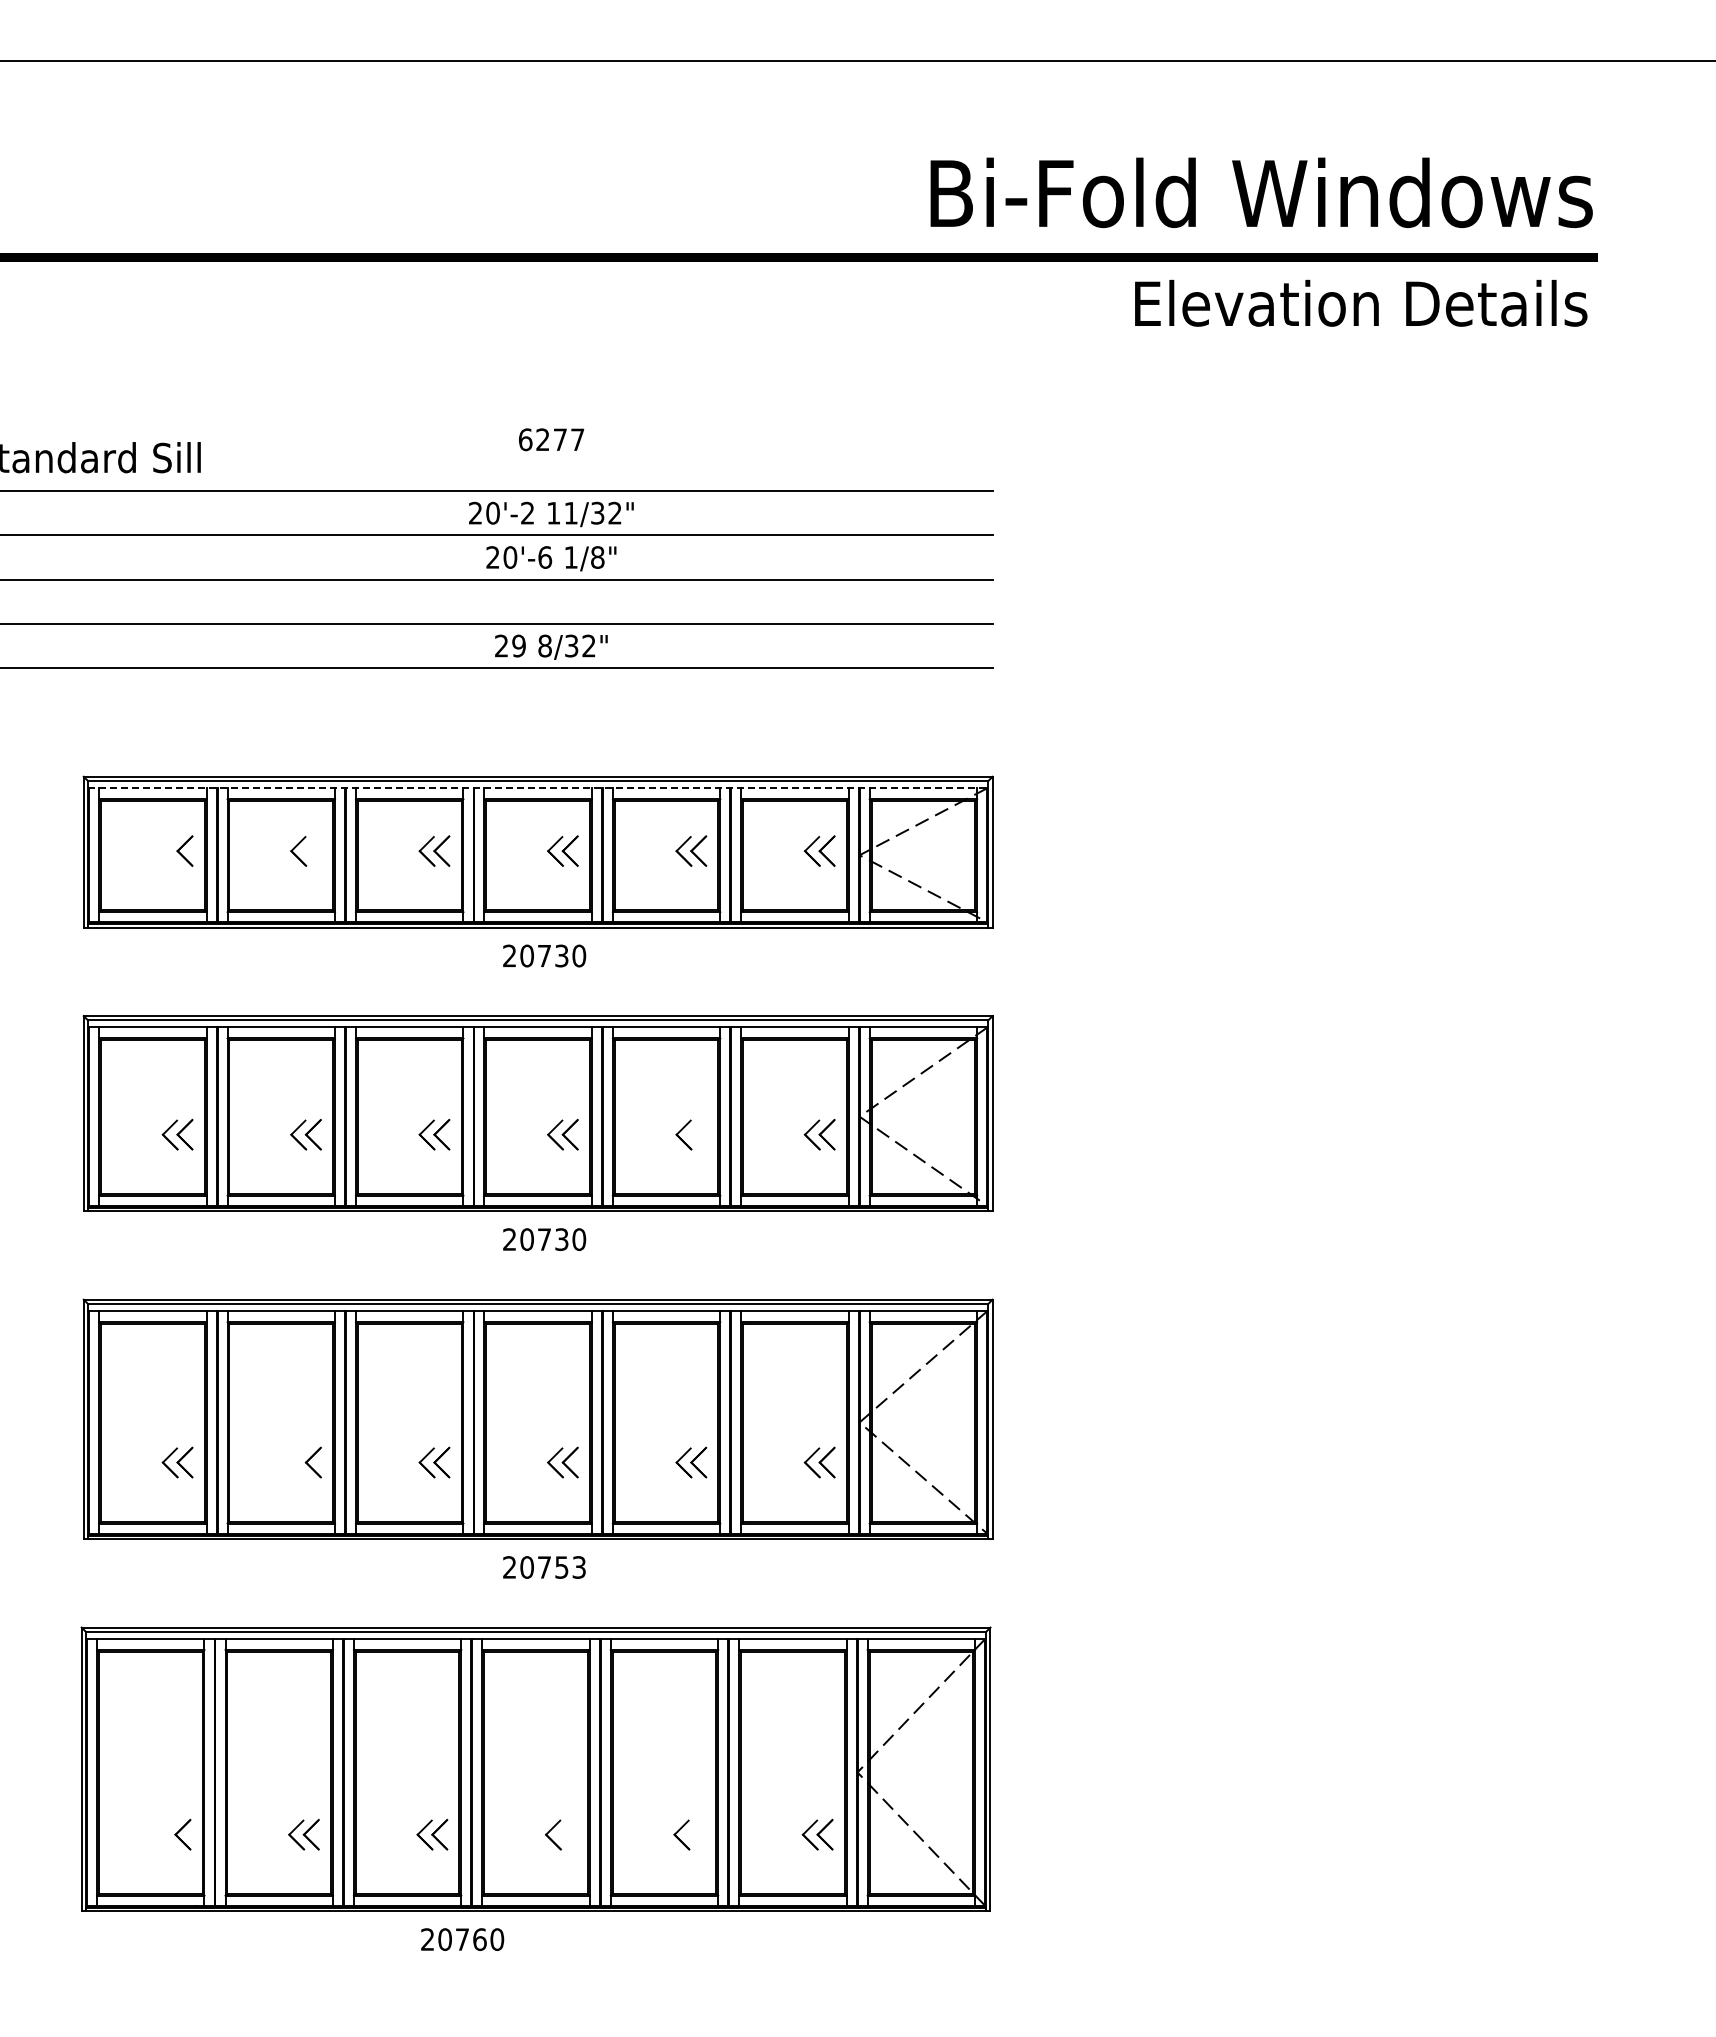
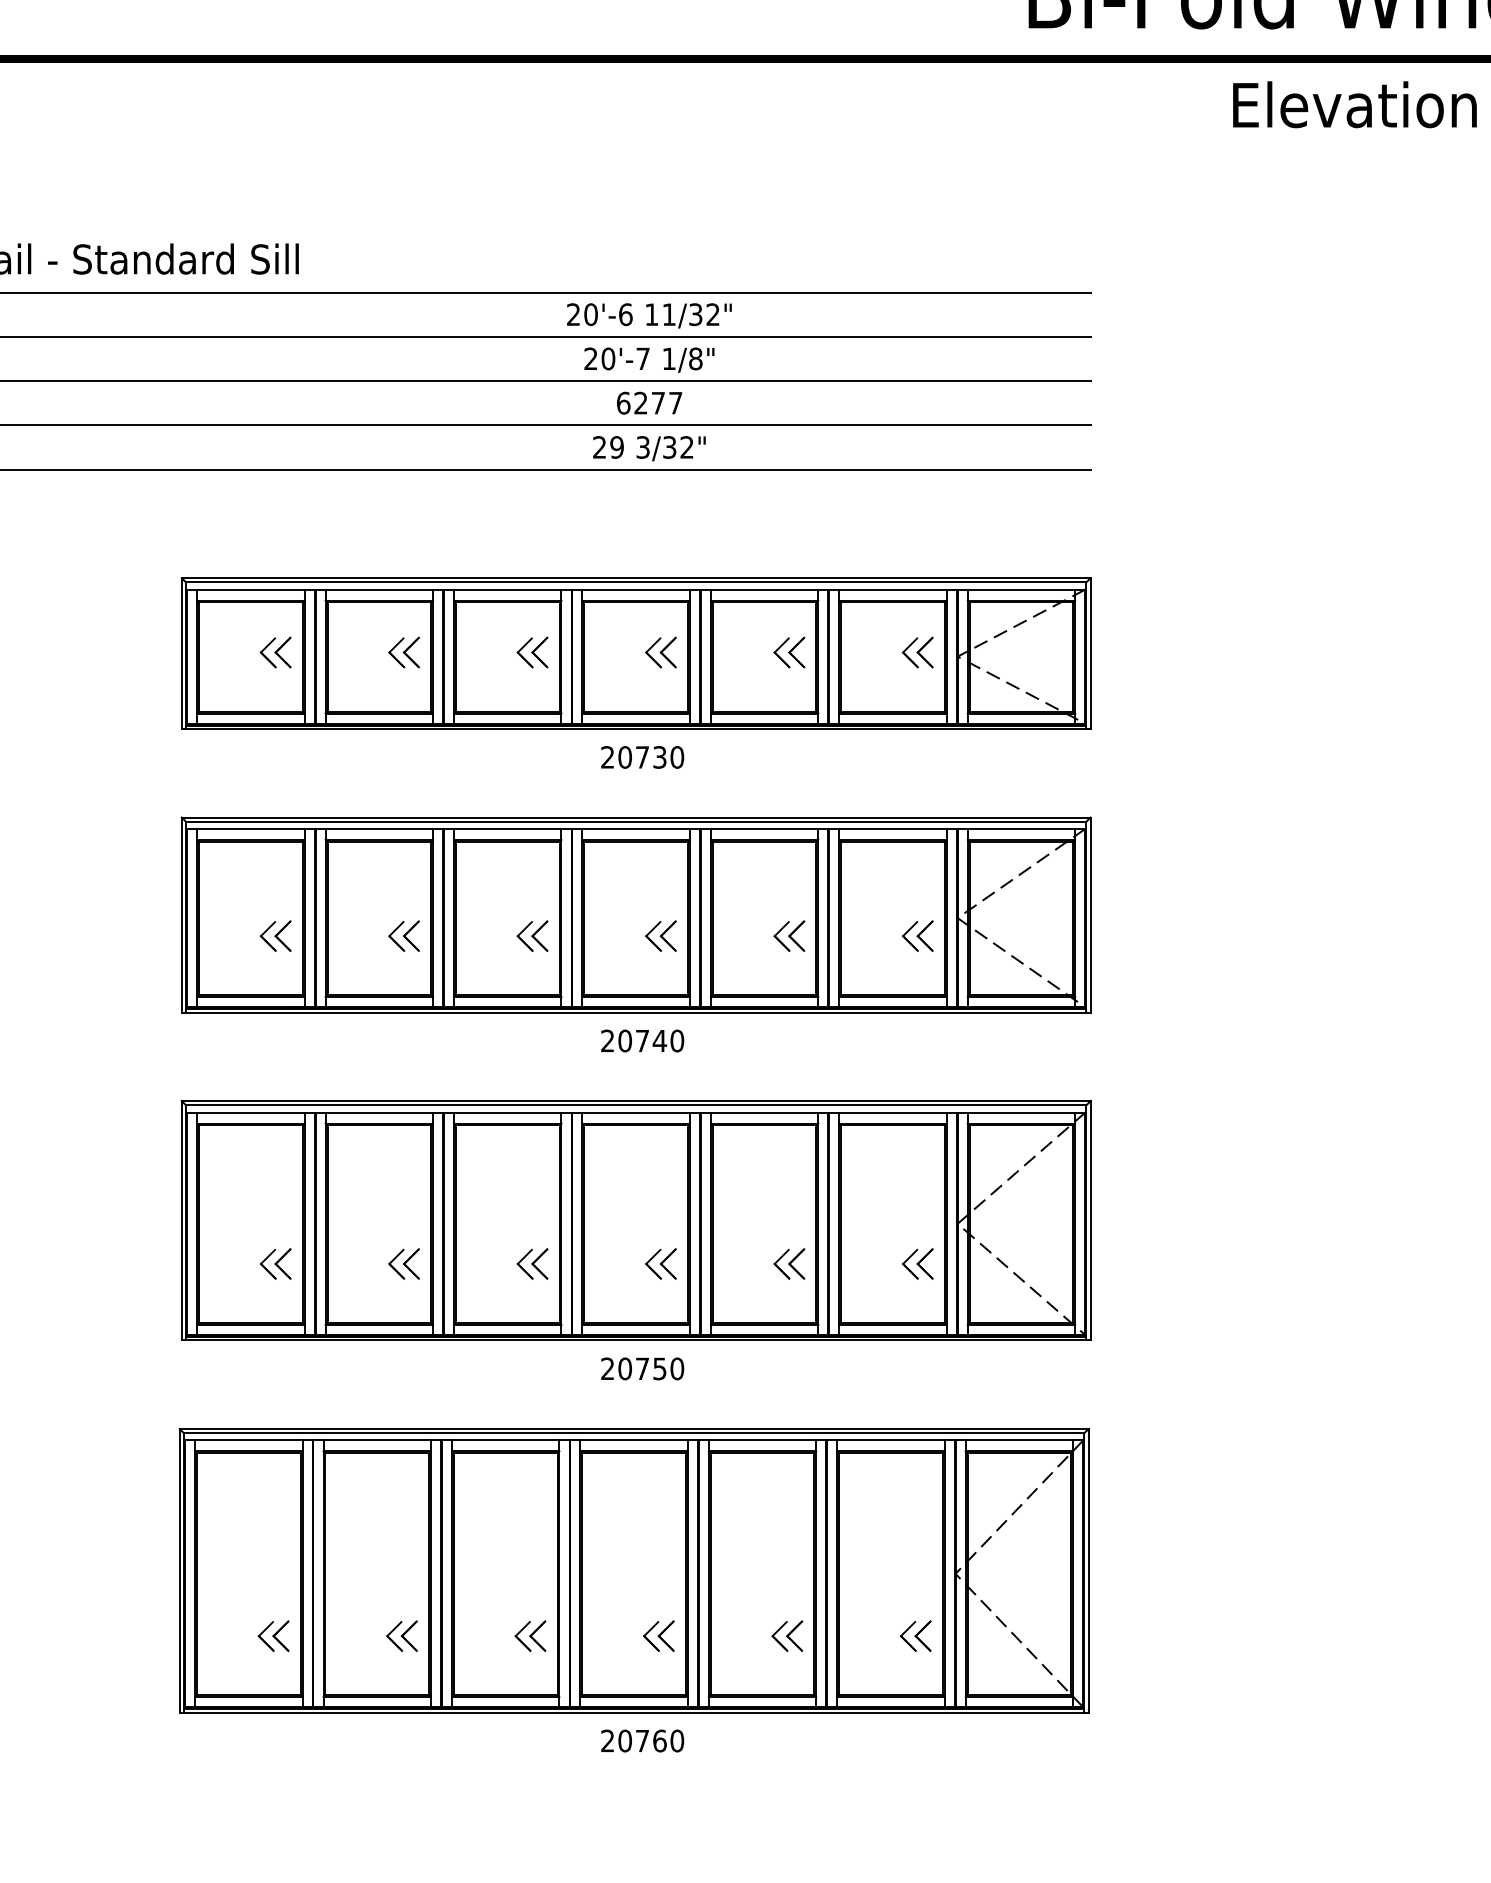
text: (551, 439) -> (649, 402), moved
text: (527, 512) -> (625, 313), 20'-2 -> 20'-6
text: (545, 557) -> (643, 358), 20'-6 -> 20'-7
text: (544, 645) -> (642, 446), 8/32" -> 3/32"
line: (538, 788) -> (636, 589), dashed -> solid
part: (312, 850) -> (410, 651), added
part: (169, 851) -> (267, 652), added
part: (698, 1134) -> (796, 935), added
text: (561, 1239) -> (659, 1040), 20730 -> 20740
part: (298, 1462) -> (396, 1263), added
text: (579, 1567) -> (677, 1368), 20753 -> 20750
part: (167, 1834) -> (265, 1635), added
part: (567, 1834) -> (665, 1635), added
part: (696, 1834) -> (794, 1635), added
text: (462, 1939) -> (642, 1740), moved

